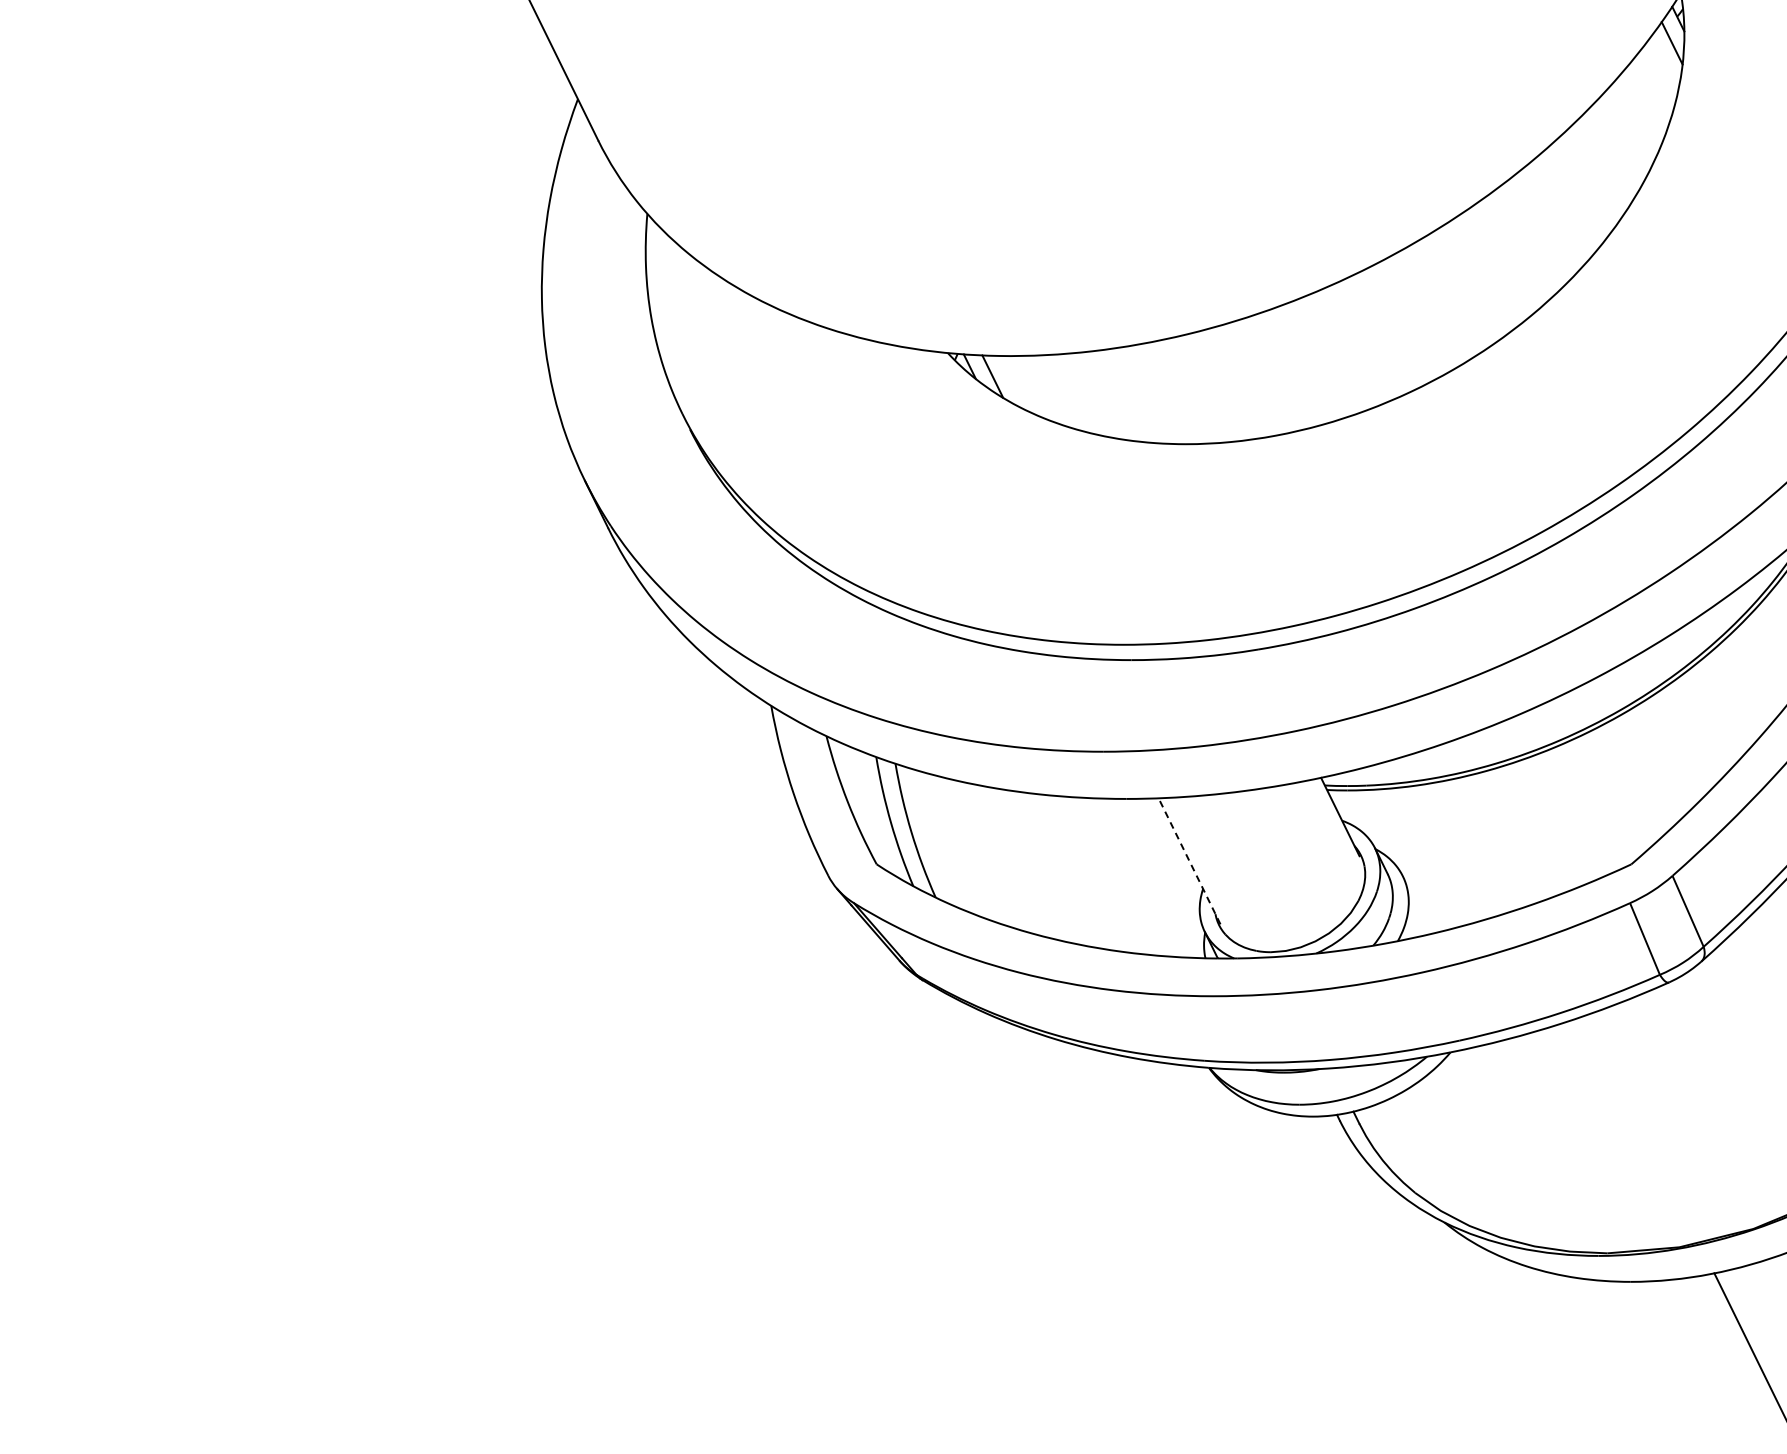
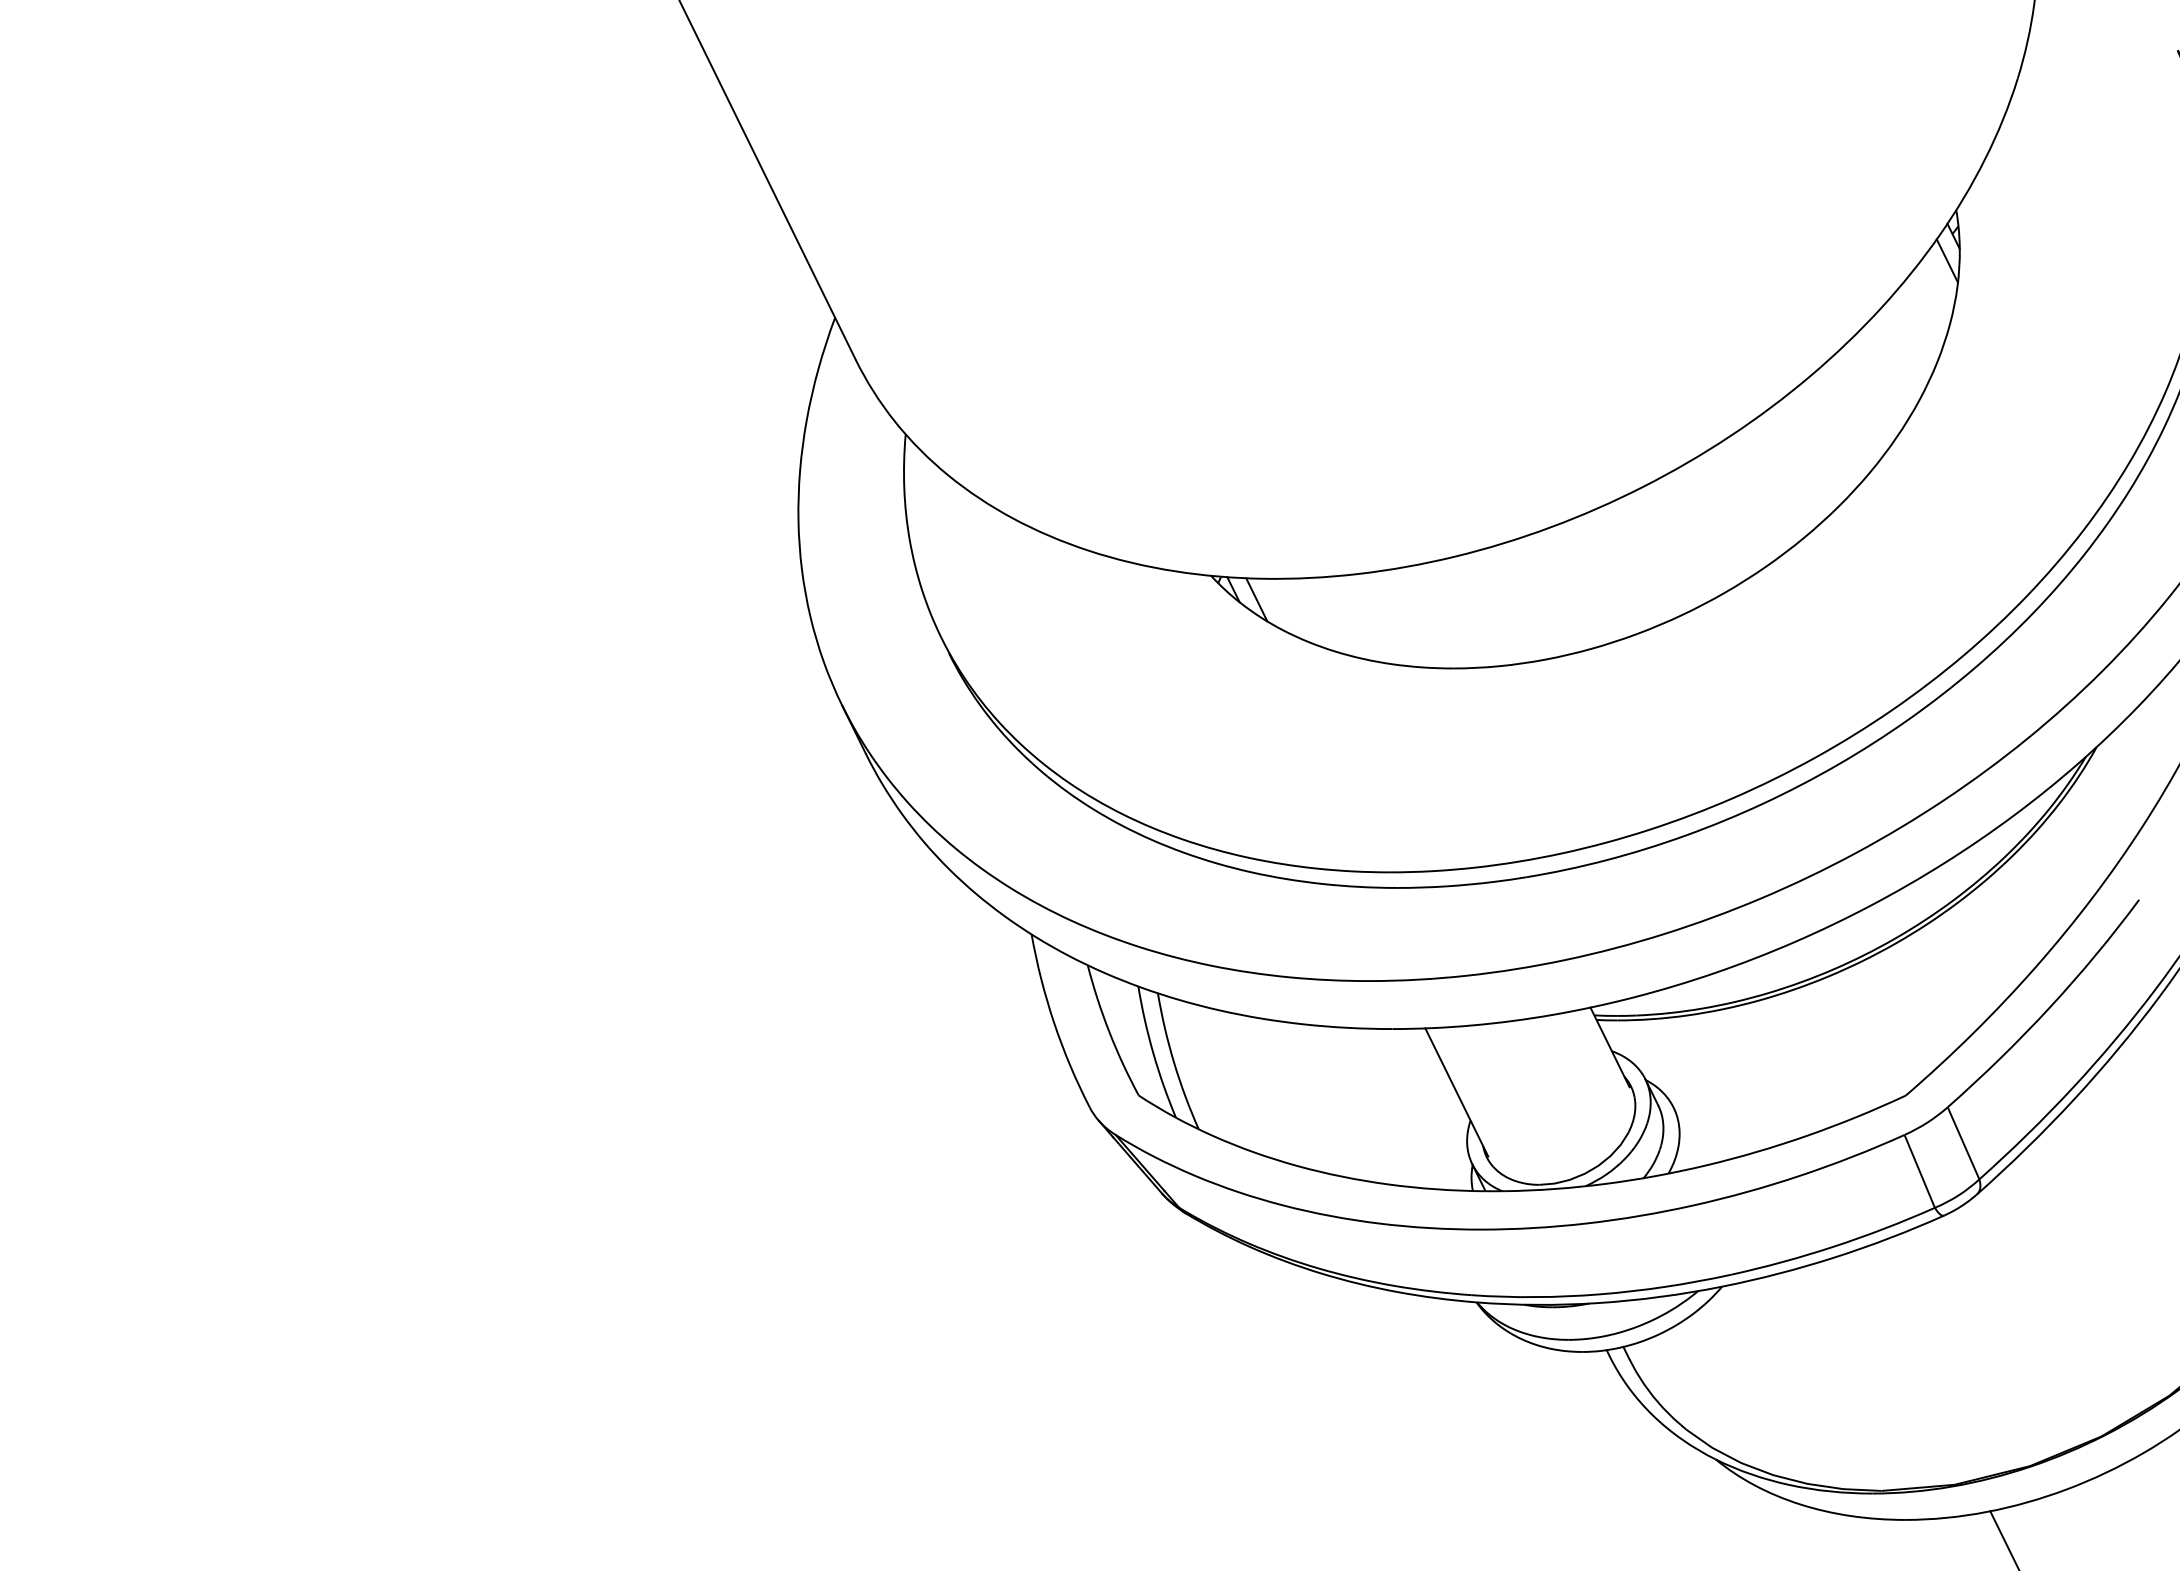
line: (1189, 861) -> (1456, 1092), dashed -> solid

